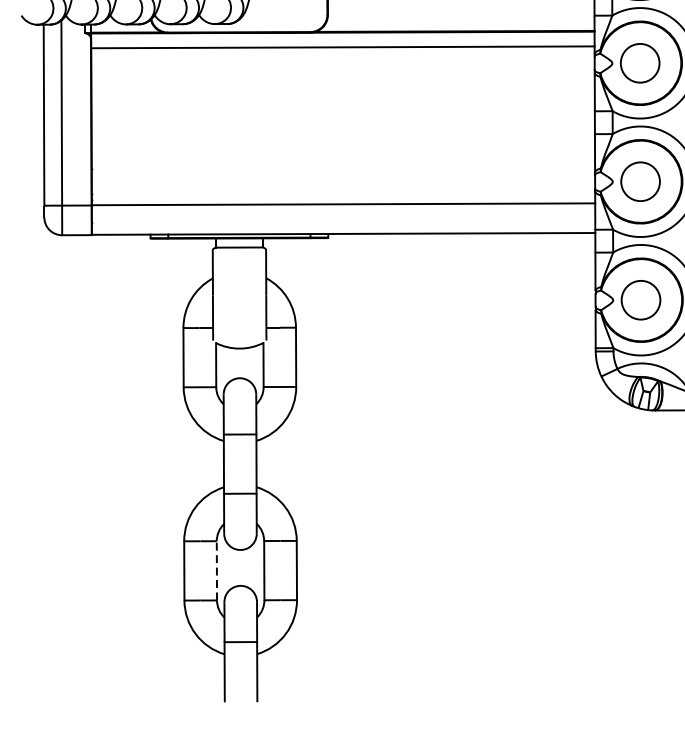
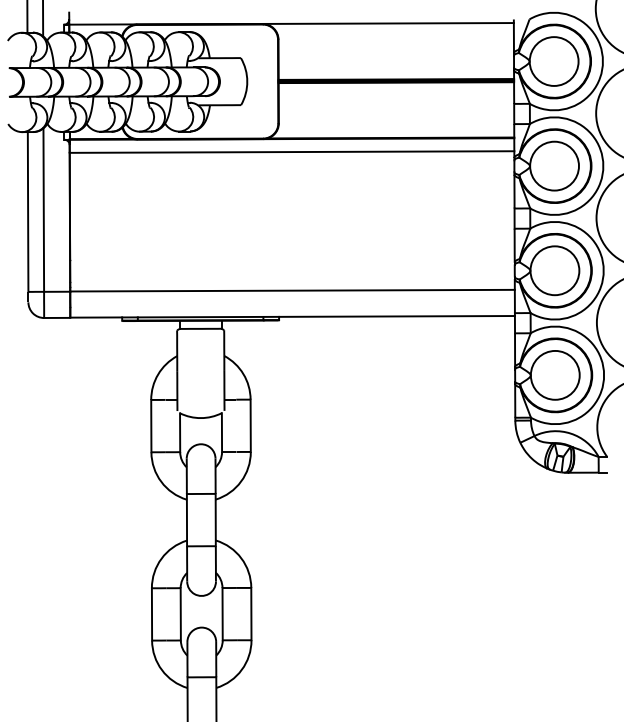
circle: (640, 62) -> (554, 165), size x1.43
circle: (640, 181) -> (554, 270), size x1.43
circle: (640, 299) -> (554, 374), size x1.43
line: (216, 569) -> (180, 613), dashed -> solid

